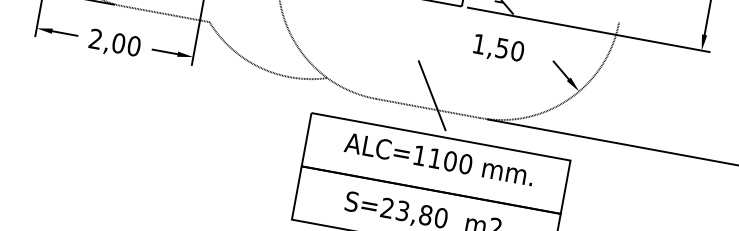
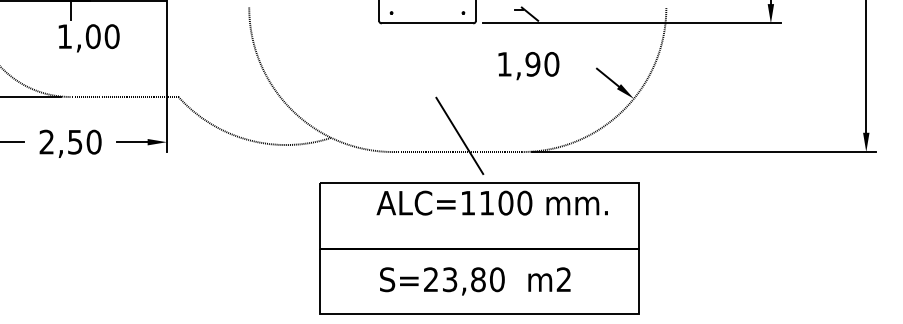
text: (118, 42) -> (74, 141), 2,00 -> 2,50
text: (501, 48) -> (532, 64), 1,50 -> 1,90
text: (438, 158) -> (491, 202), moved

